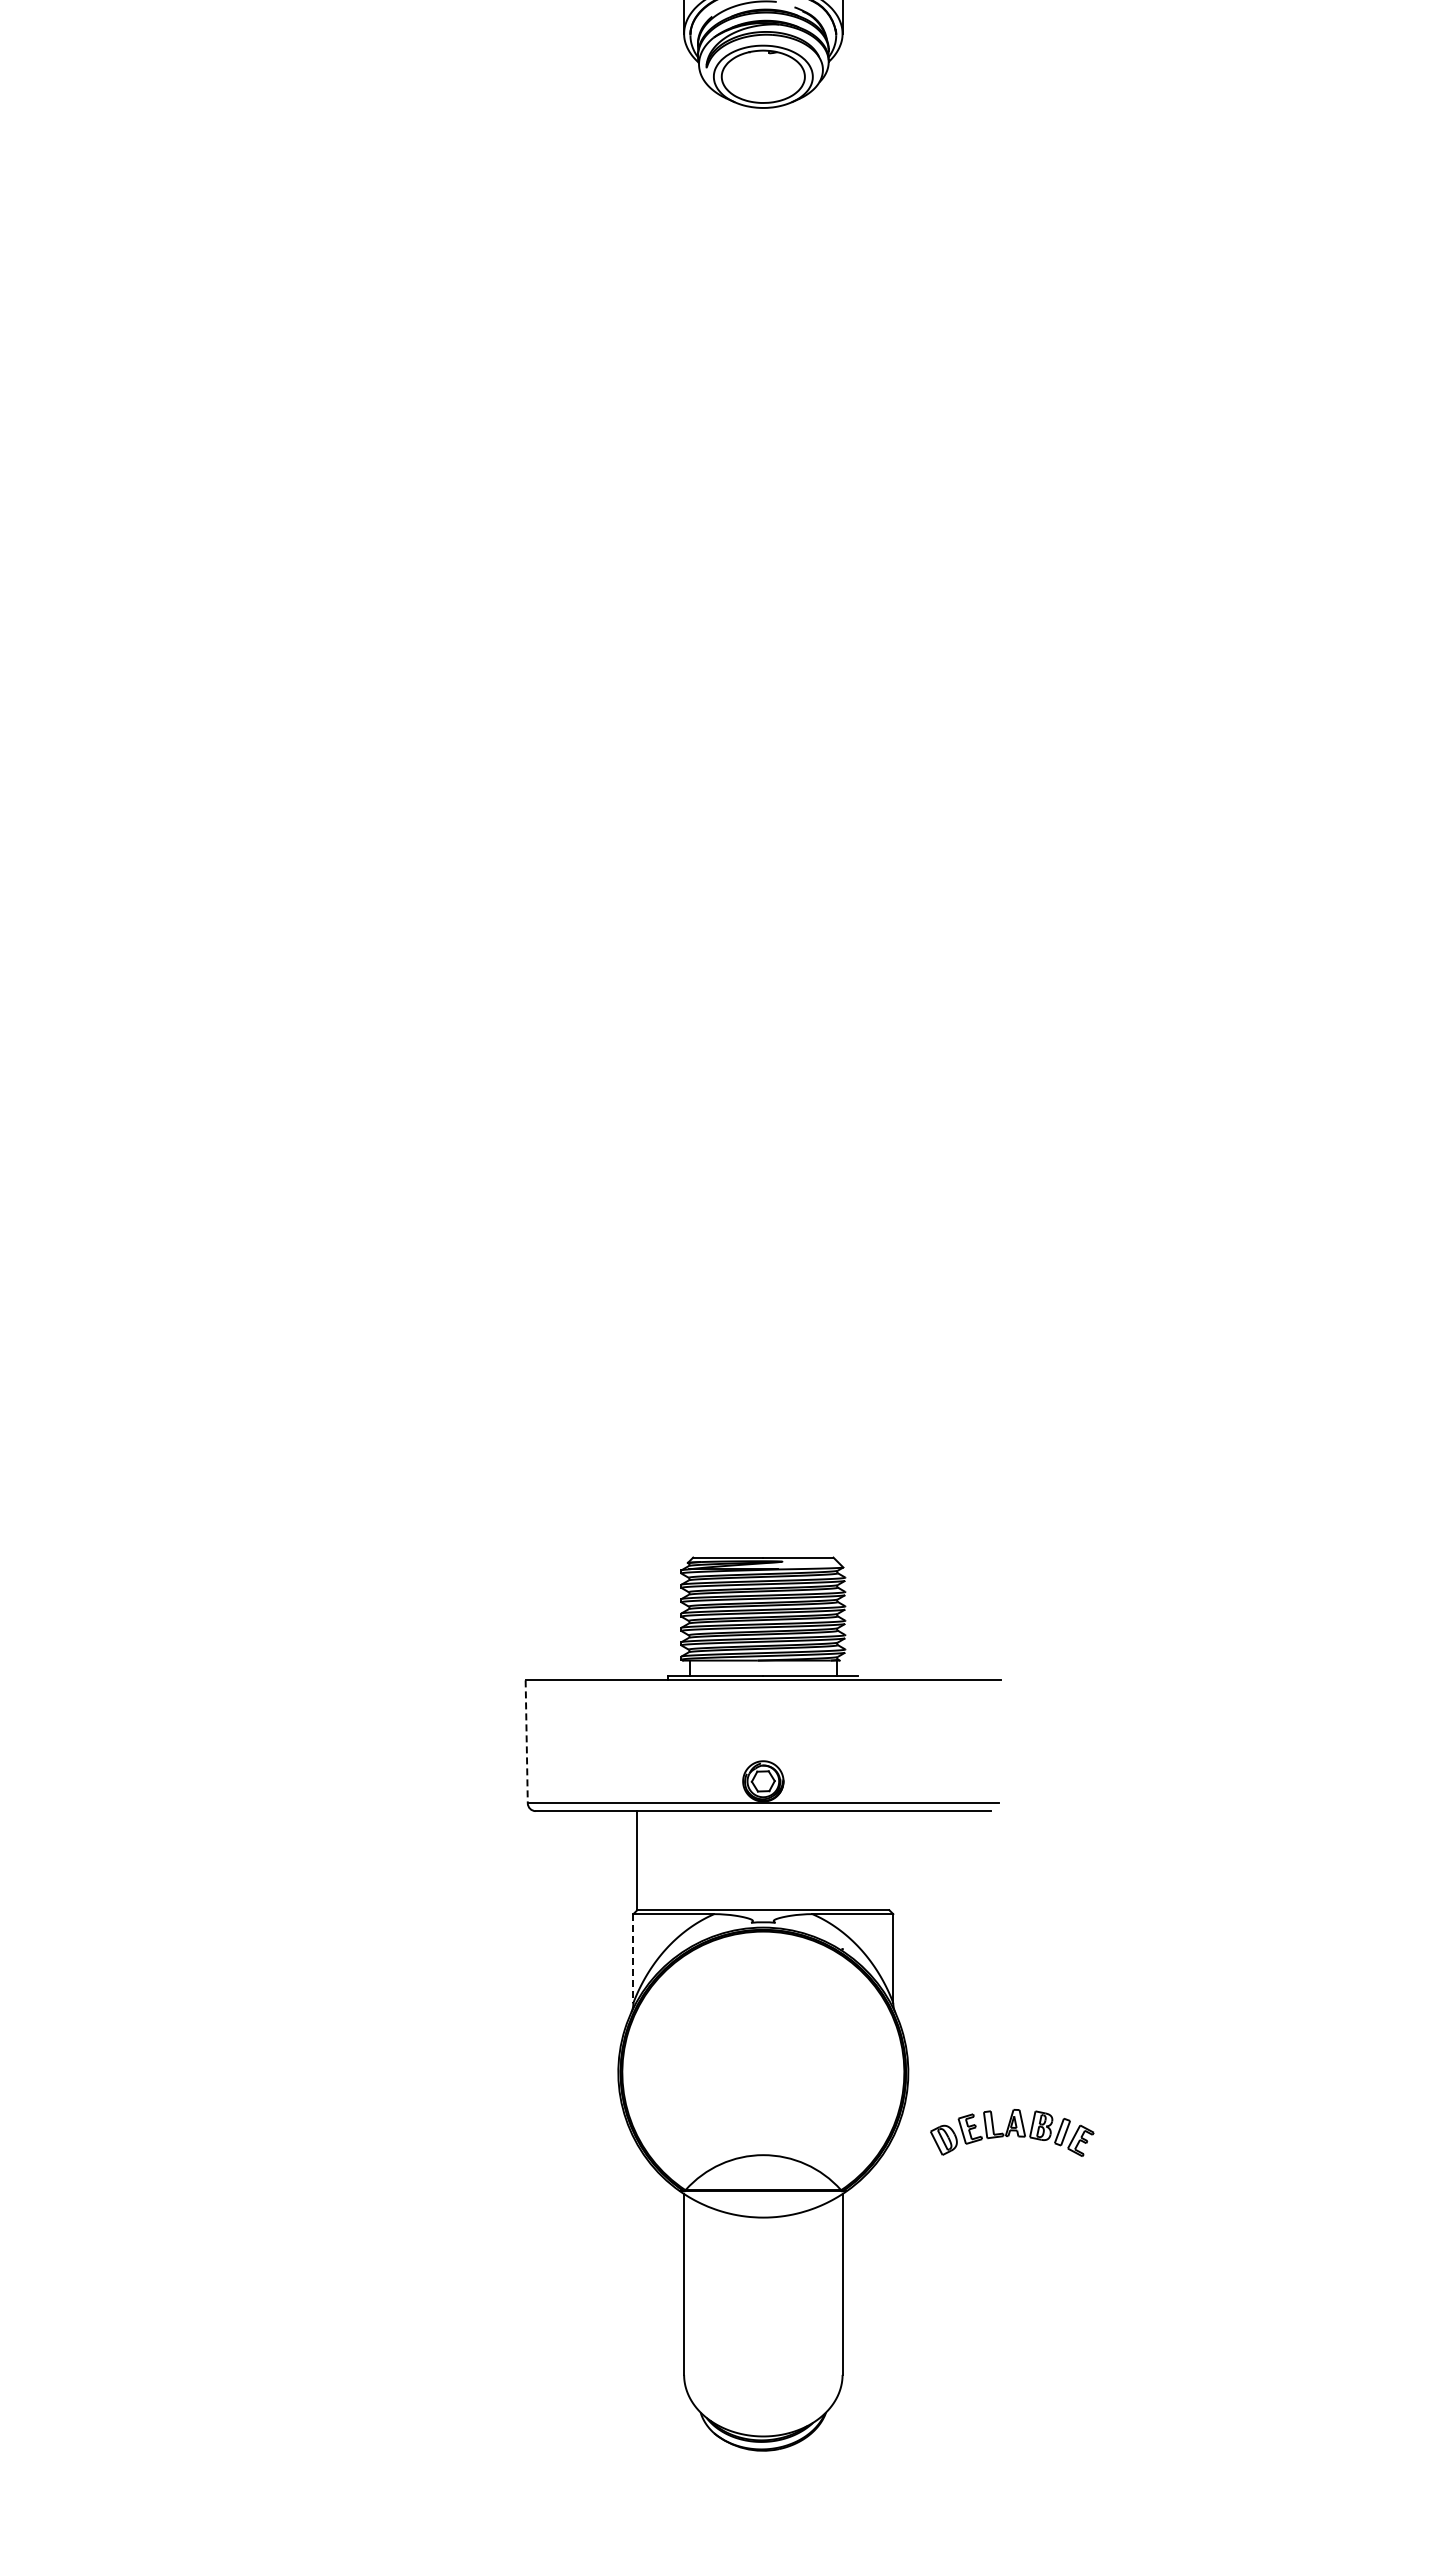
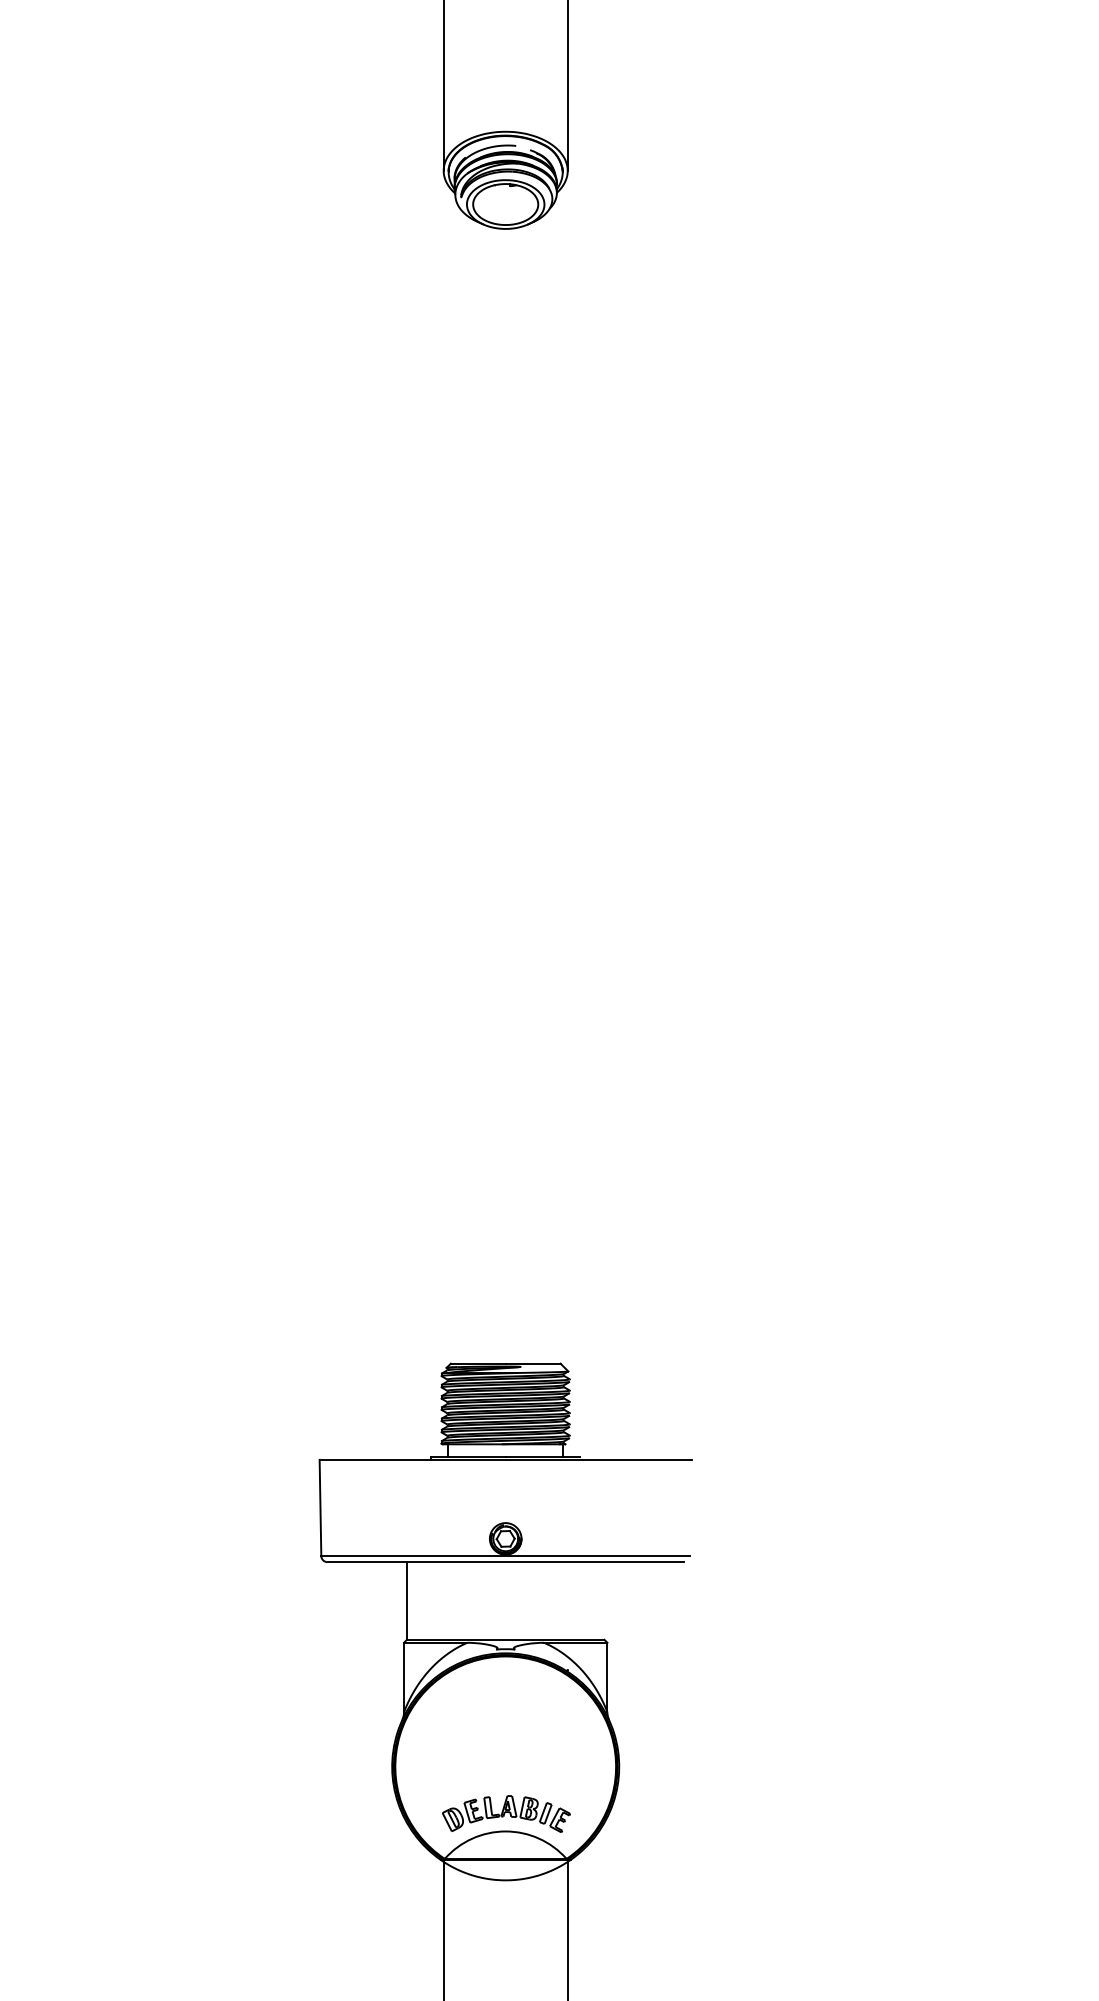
line: (526, 1742) -> (320, 1508), dashed -> solid
line: (633, 1959) -> (404, 1678), dashed -> solid
part: (1012, 2132) -> (506, 1813), moved

